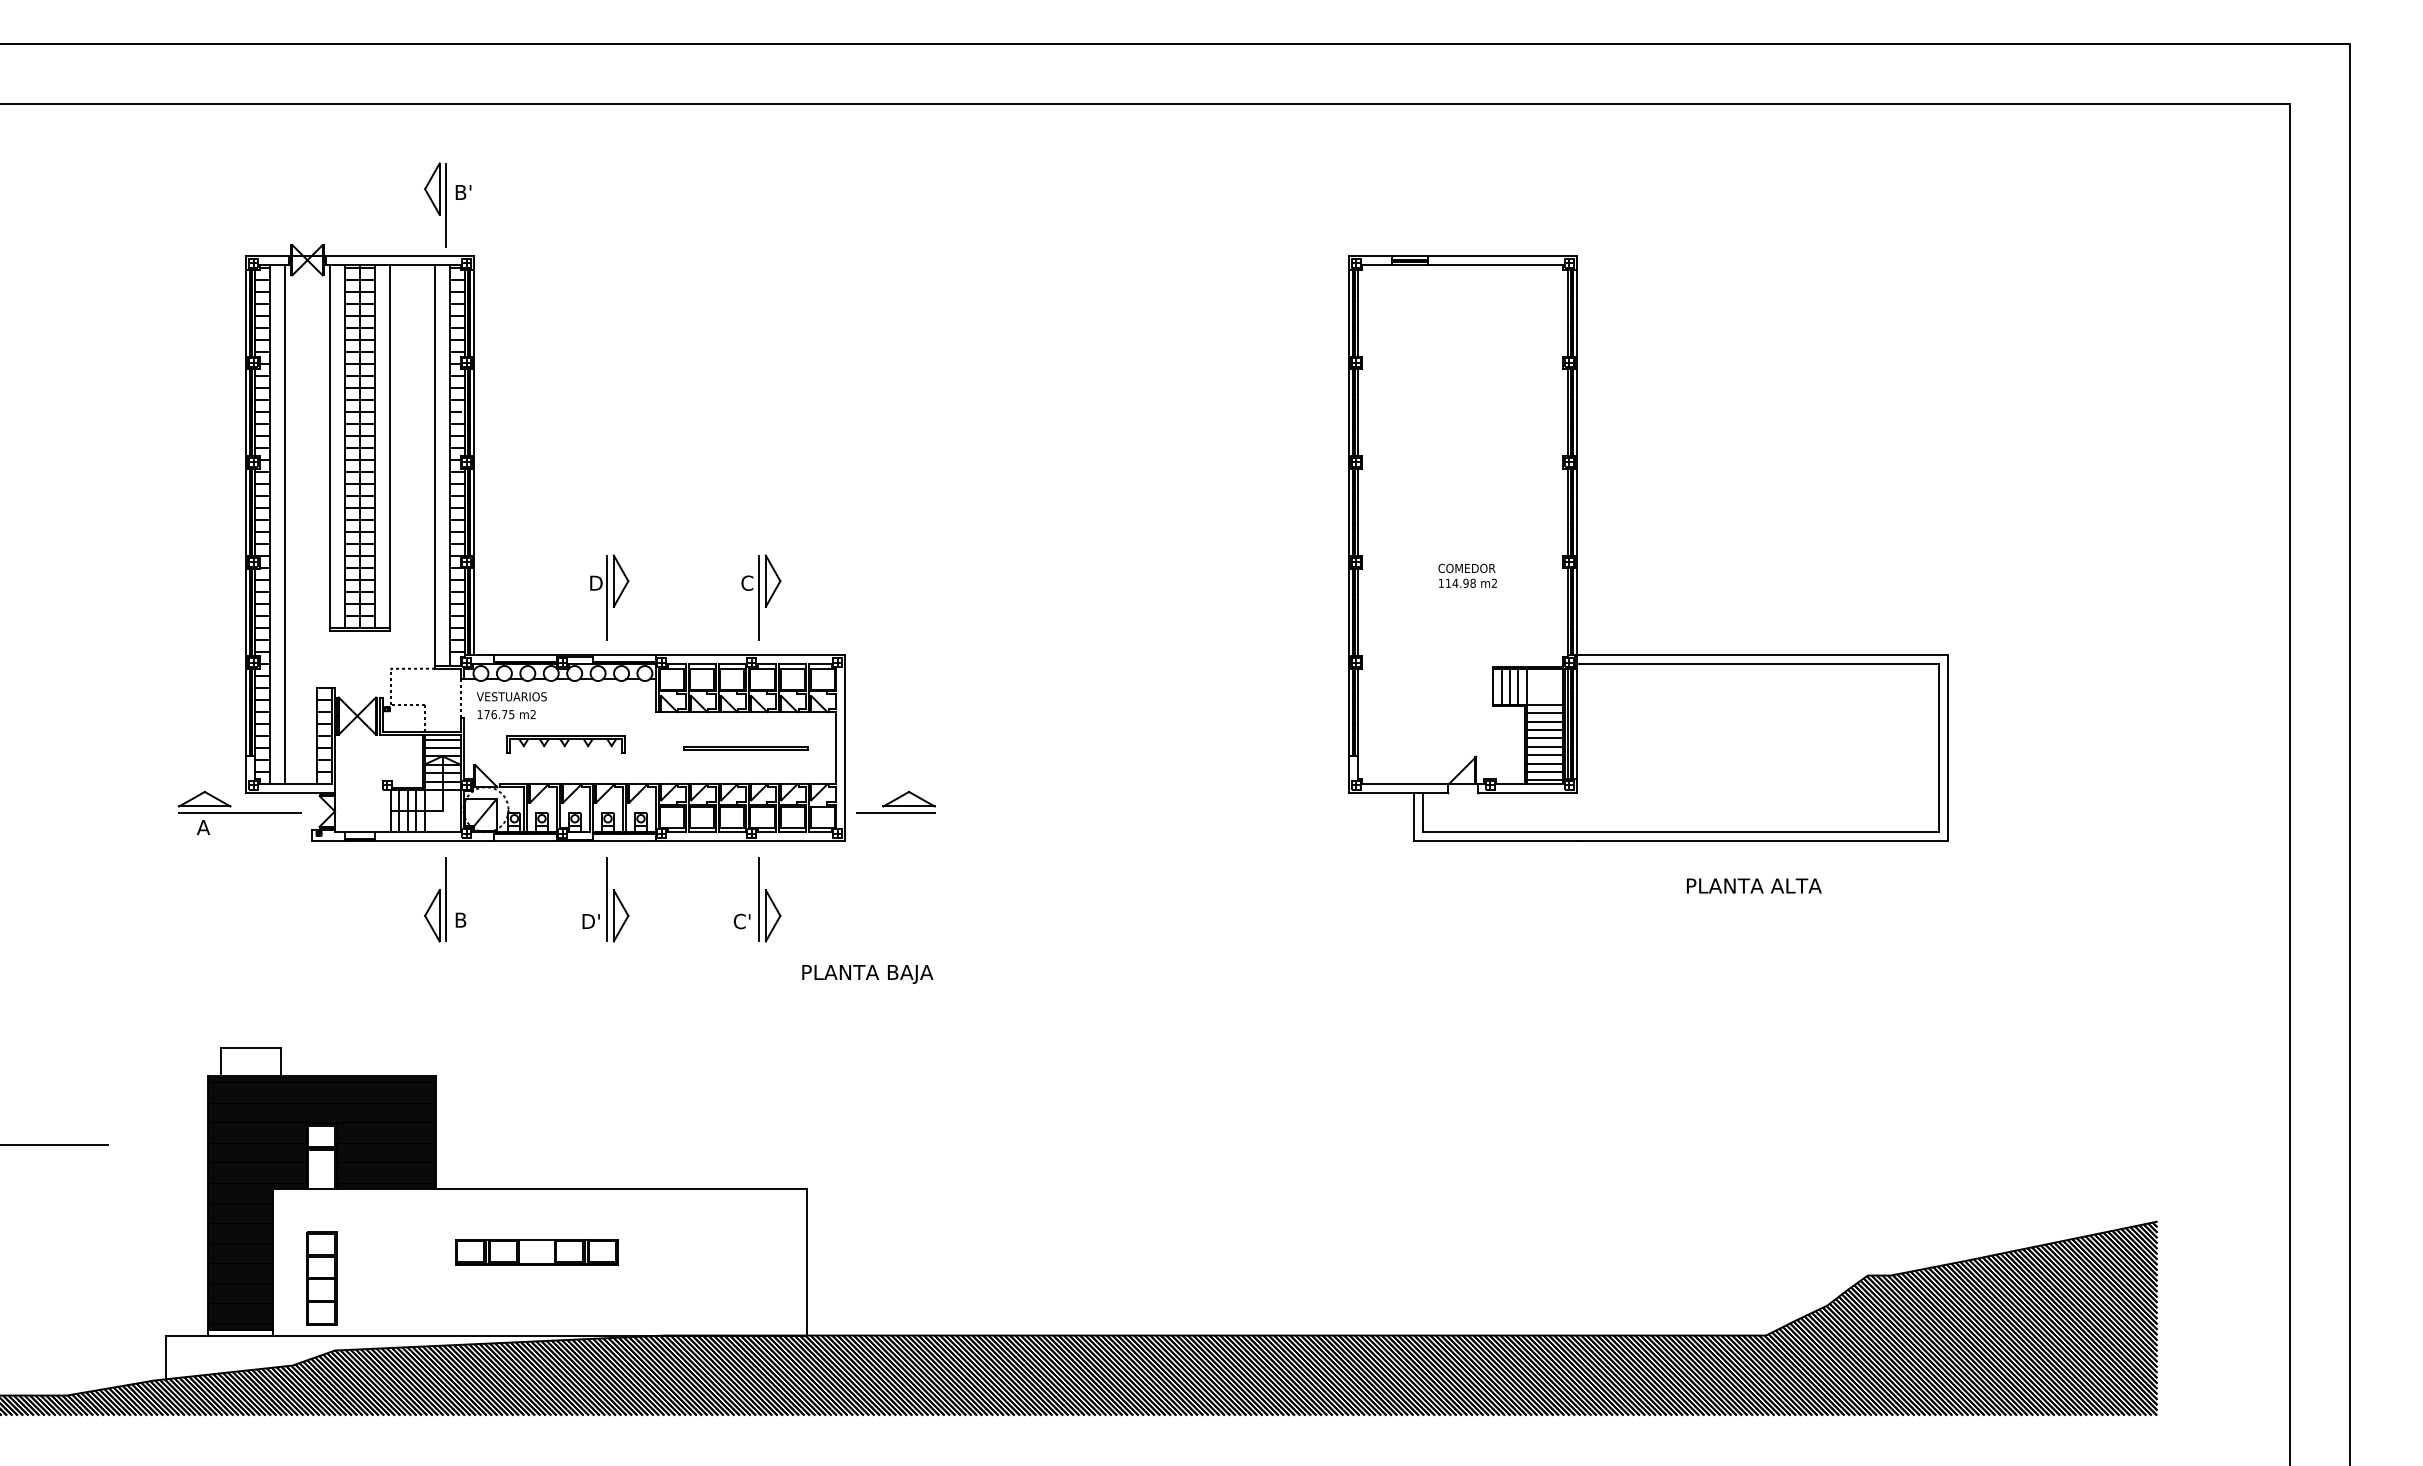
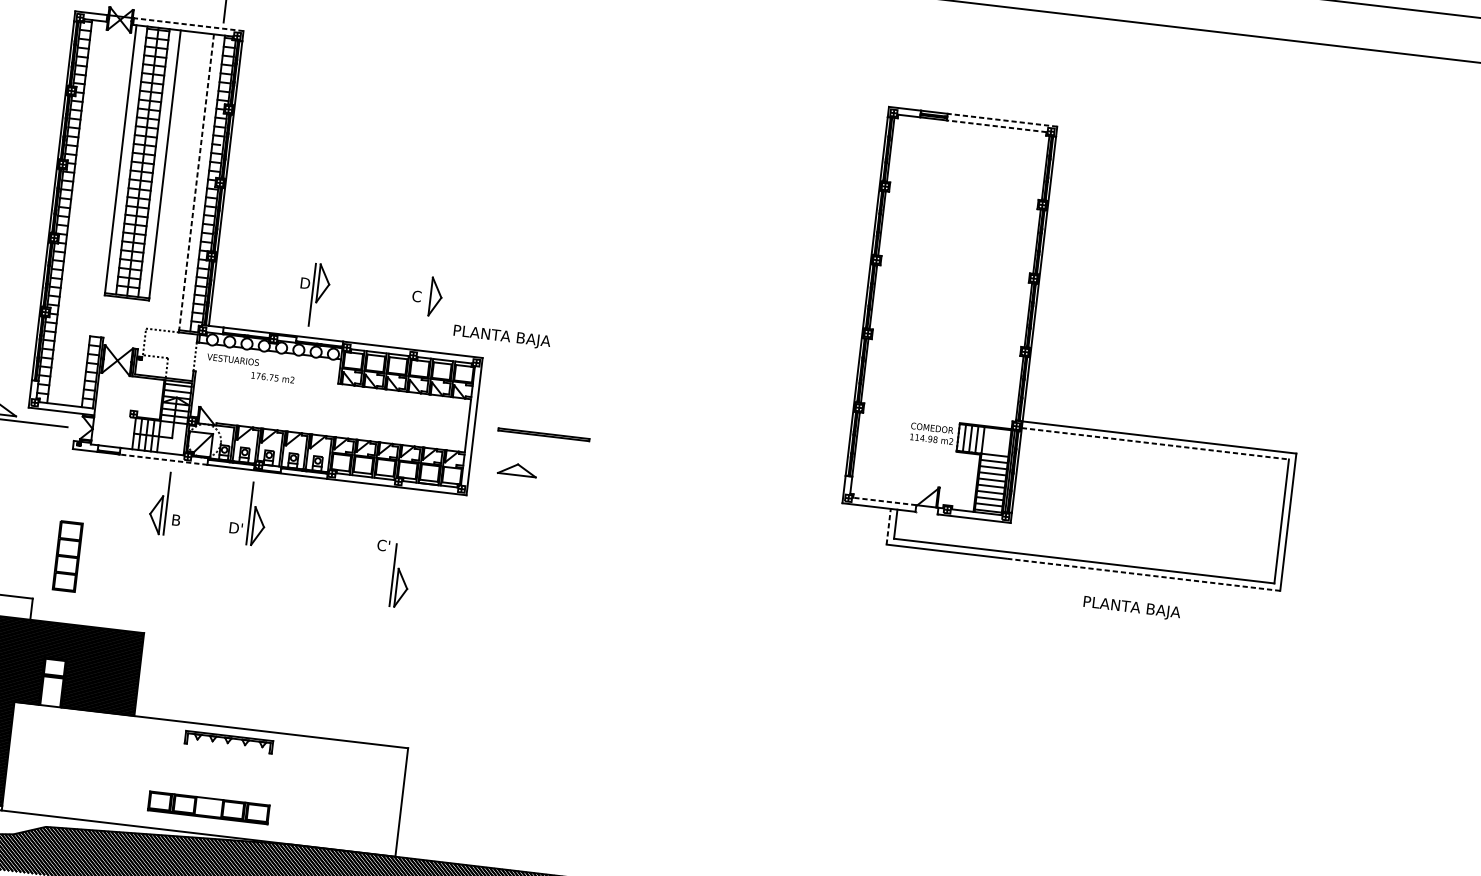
line: (399, 255) -> (188, 24), solid -> dashed
line: (1501, 255) -> (1001, 119), solid -> dashed
line: (1495, 264) -> (996, 126), solid -> dashed
line: (435, 465) -> (196, 182), solid -> dashed
line: (285, 523) -> (81, 212), removed
text: (1467, 575) -> (932, 433), moved
line: (759, 597) -> (424, 308), removed
line: (1757, 664) -> (1155, 443), solid -> dashed
text: (506, 714) -> (272, 377), moved
part: (565, 744) -> (228, 742), moved
line: (745, 747) -> (543, 434), moved
line: (1404, 783) -> (884, 501), solid -> dashed
line: (895, 812) -> (506, 478), removed
line: (1414, 816) -> (888, 526), solid -> dashed
line: (434, 841) -> (163, 459), solid -> dashed
line: (1761, 841) -> (1142, 574), solid -> dashed
text: (1795, 887) -> (1163, 611), PLANTA ALTA -> PLANTA BAJA
part: (605, 899) -> (248, 513), moved
part: (769, 899) -> (400, 576), moved
text: (867, 974) -> (501, 337), moved
part: (536, 1252) -> (208, 807), moved
part: (321, 1278) -> (67, 556), moved

